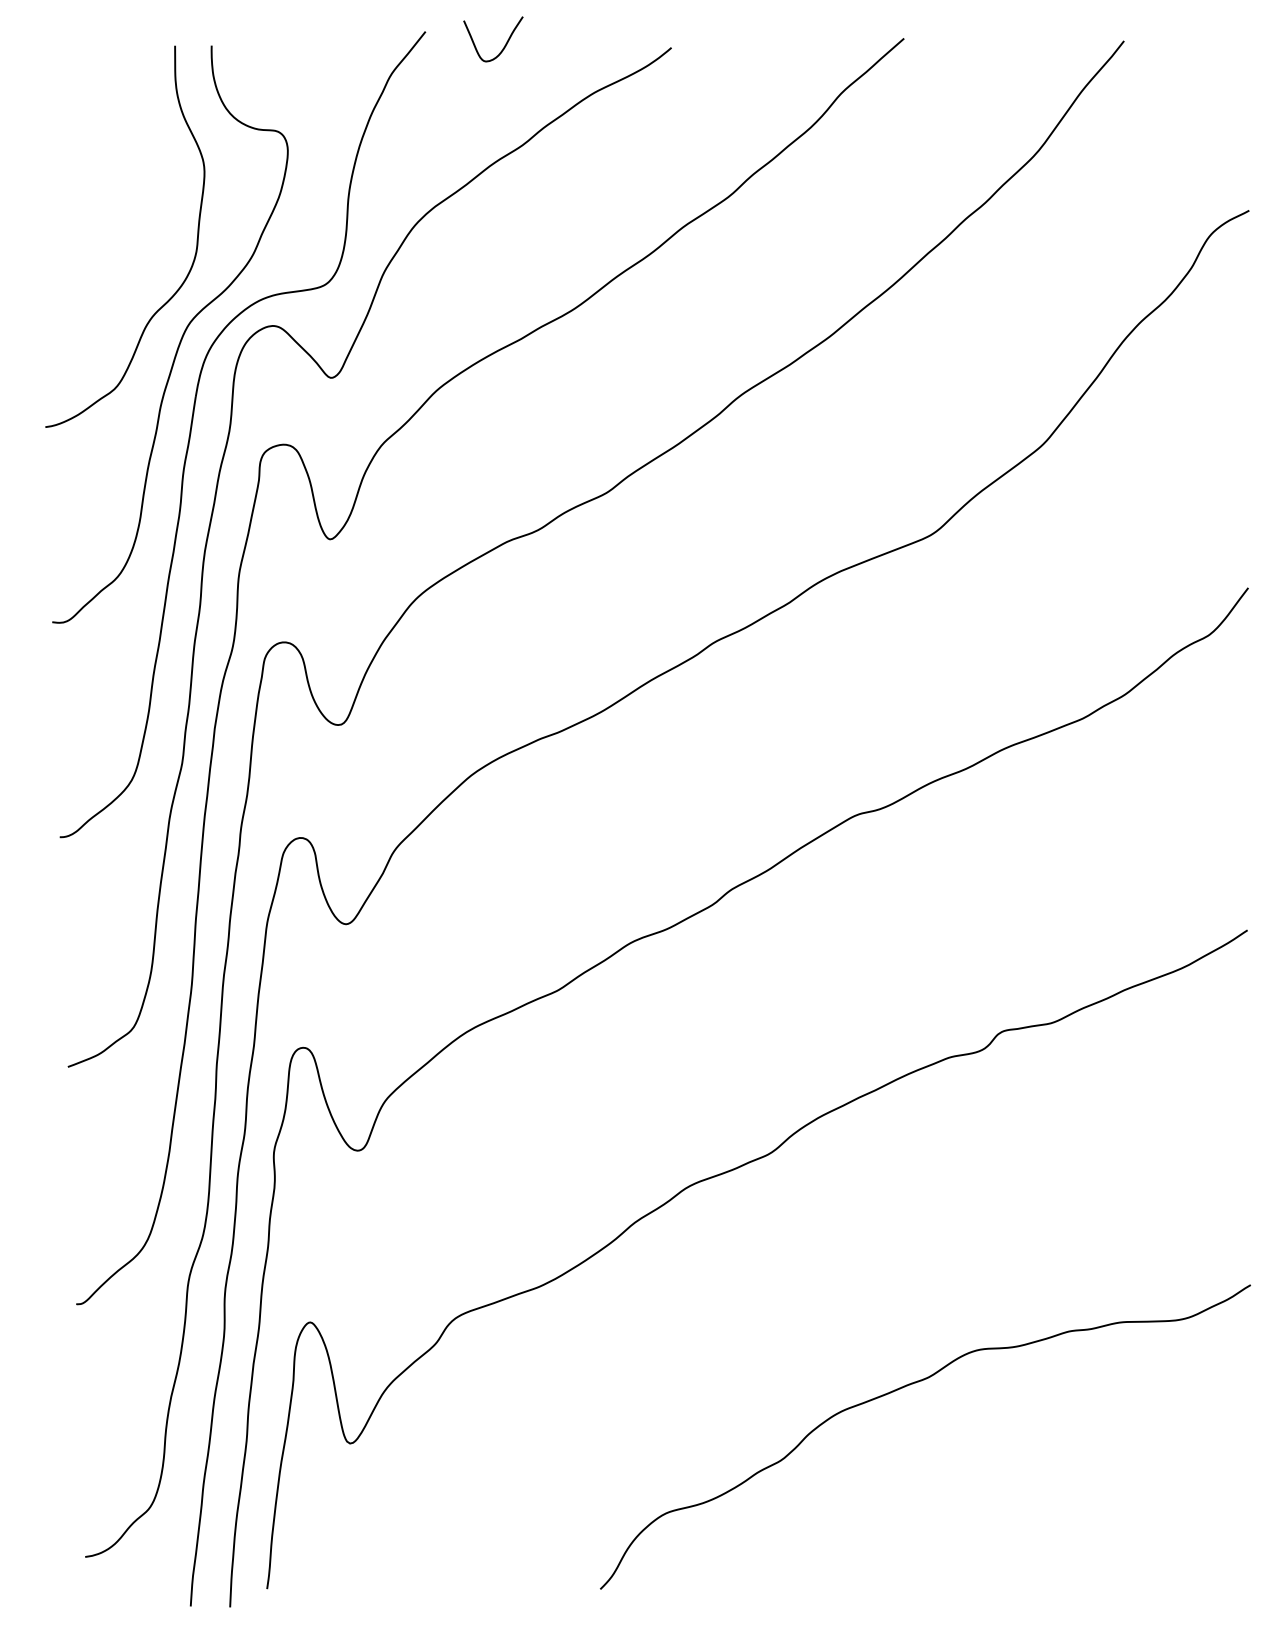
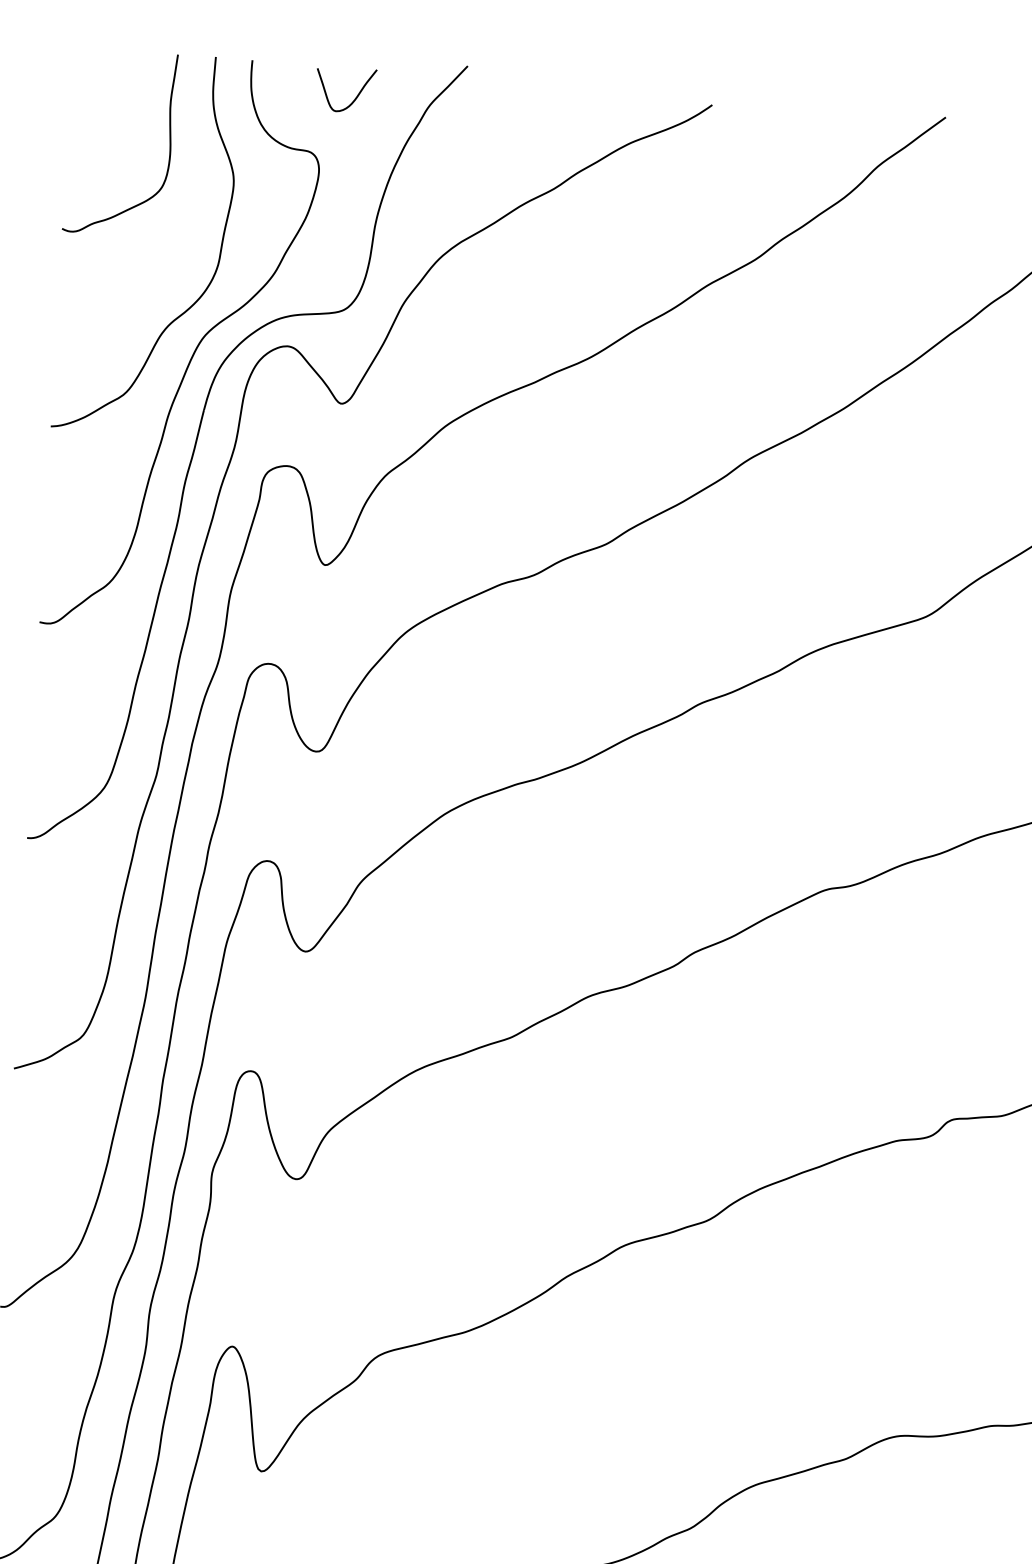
curve: (504, 45) -> (355, 96), moved
curve: (136, 133) -> (169, 141), added

